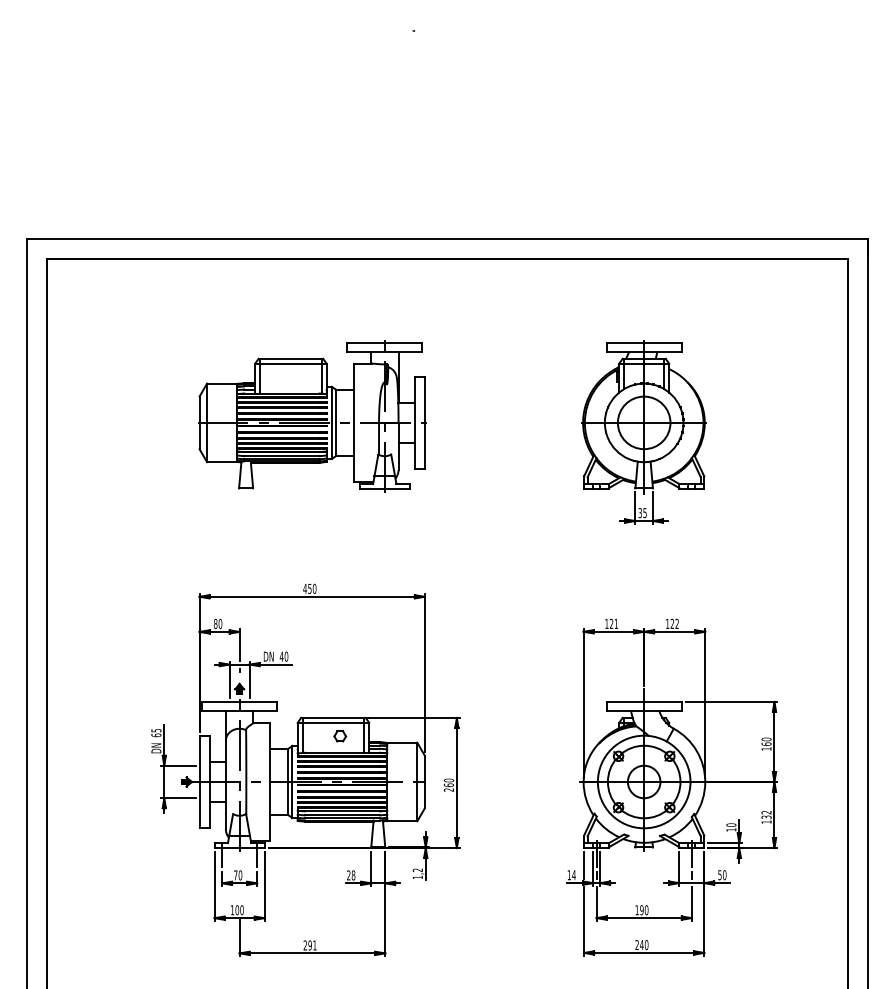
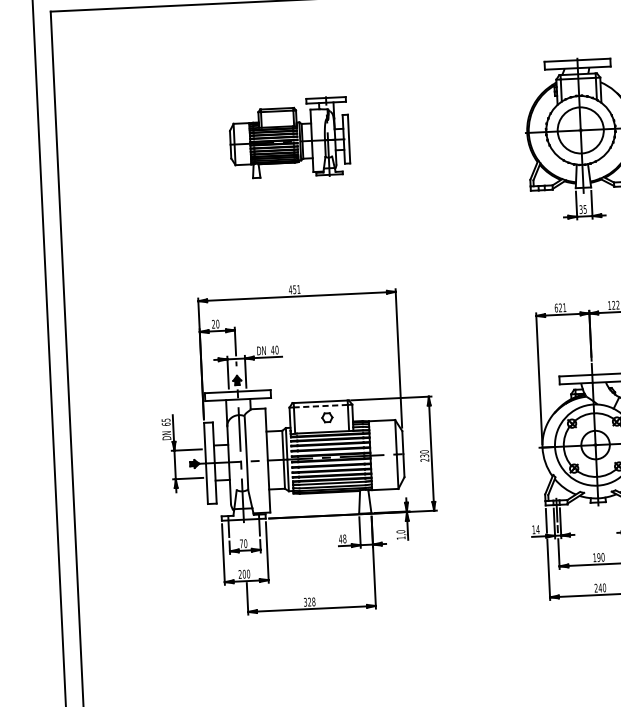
part: (312, 416) -> (289, 138), size x0.6
text: (314, 588) -> (298, 289), 450 -> 451
text: (606, 623) -> (556, 307), 121 -> 621
text: (215, 624) -> (213, 324), 80 -> 20
line: (333, 722) -> (320, 405), solid -> dashed
text: (448, 785) -> (424, 456), 260 -> 230
text: (417, 870) -> (400, 532), 1,2 -> 1,0
text: (348, 875) -> (340, 539), 28 -> 48
text: (232, 909) -> (240, 573), 100 -> 200
text: (309, 945) -> (309, 602), 291 -> 328

